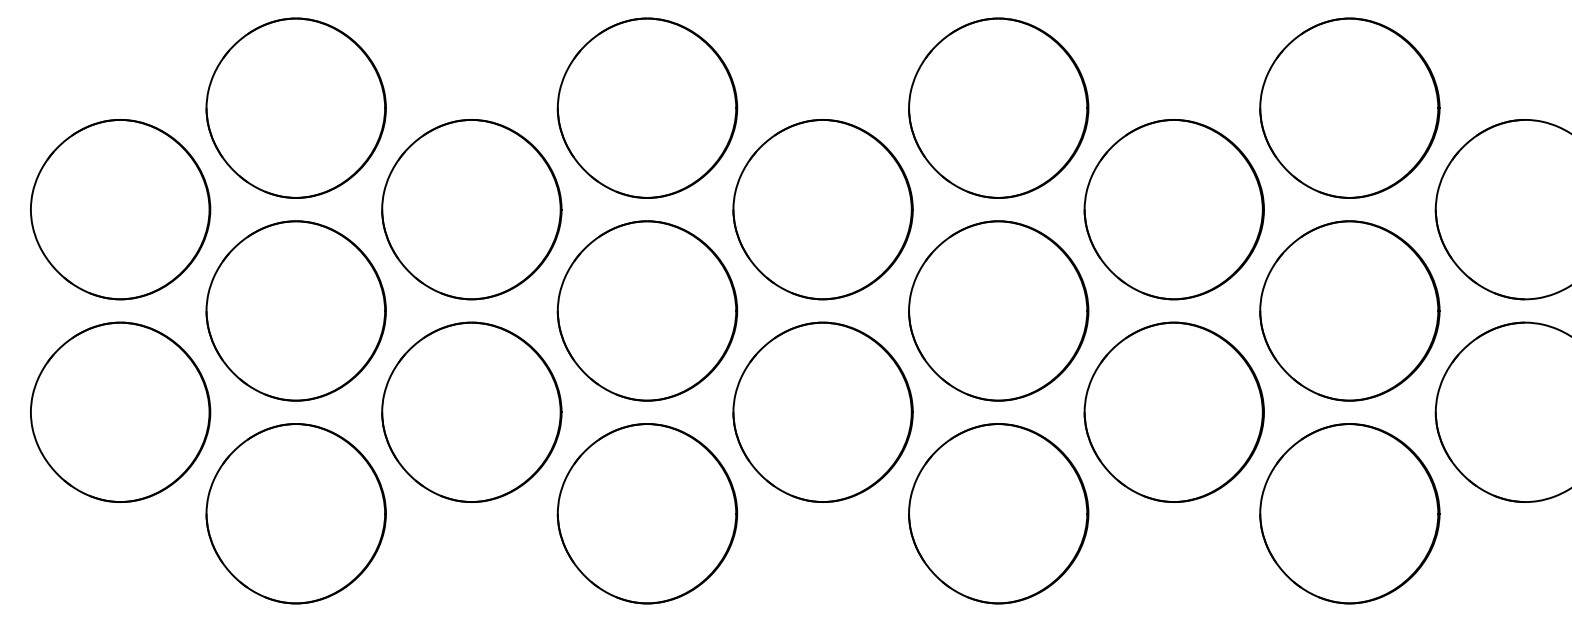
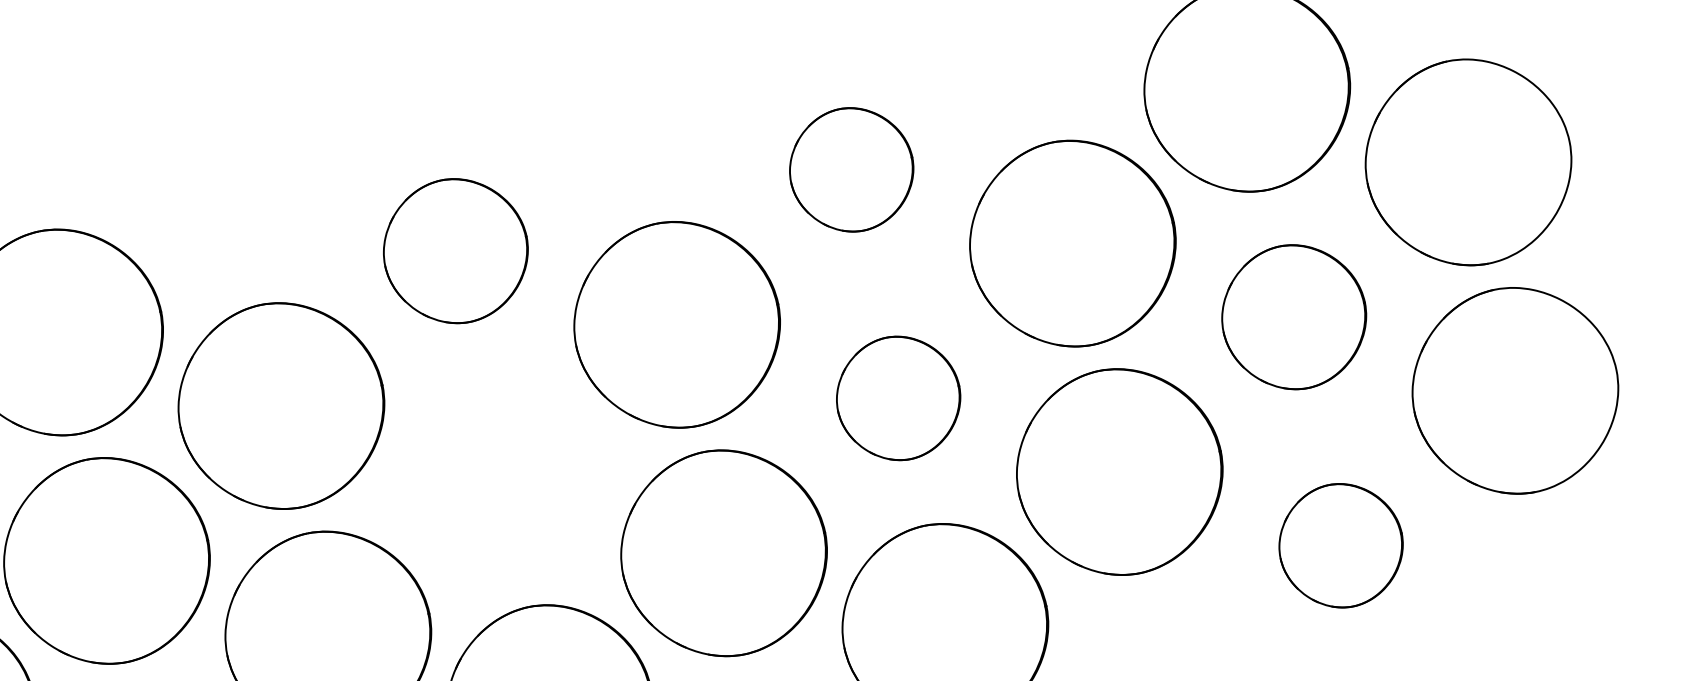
part: (647, 107) -> (455, 250), size x0.7
part: (998, 107) -> (851, 169), size x0.6
part: (647, 310) -> (502, 479), removed
part: (998, 310) -> (898, 397), size x0.6
part: (1349, 310) -> (1293, 316), size x0.7
part: (1349, 513) -> (1340, 545), size x0.6

